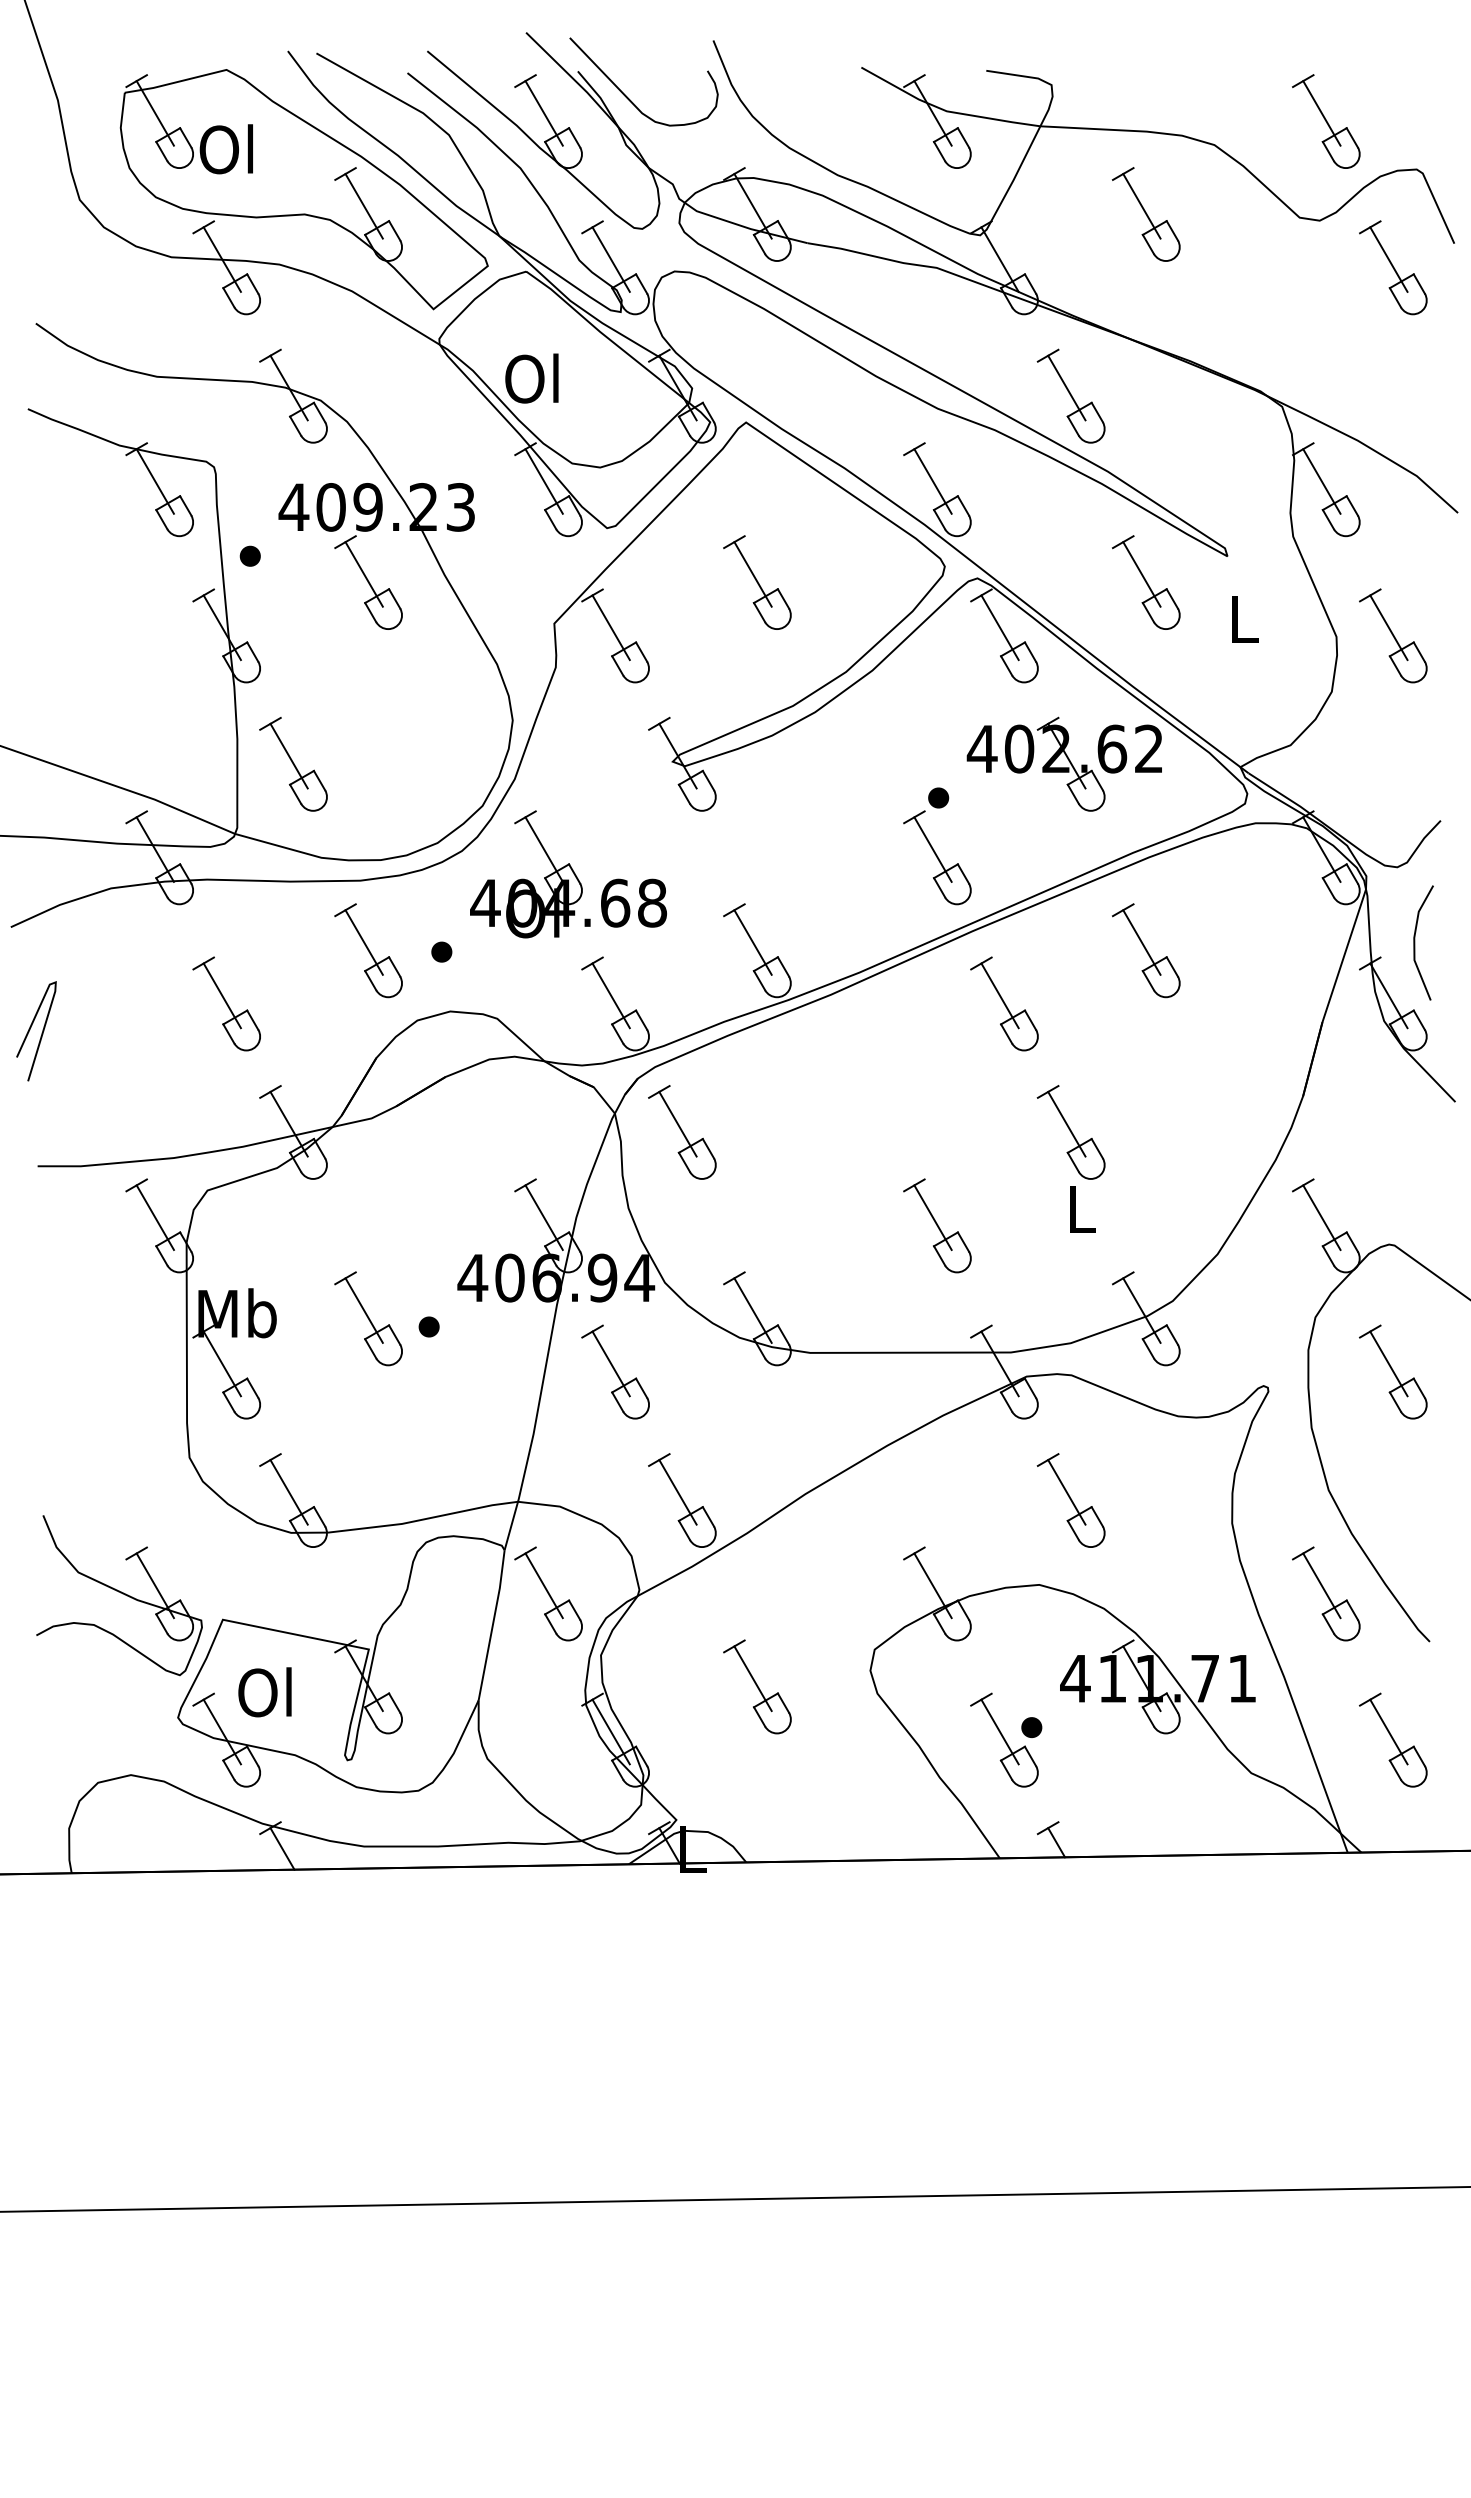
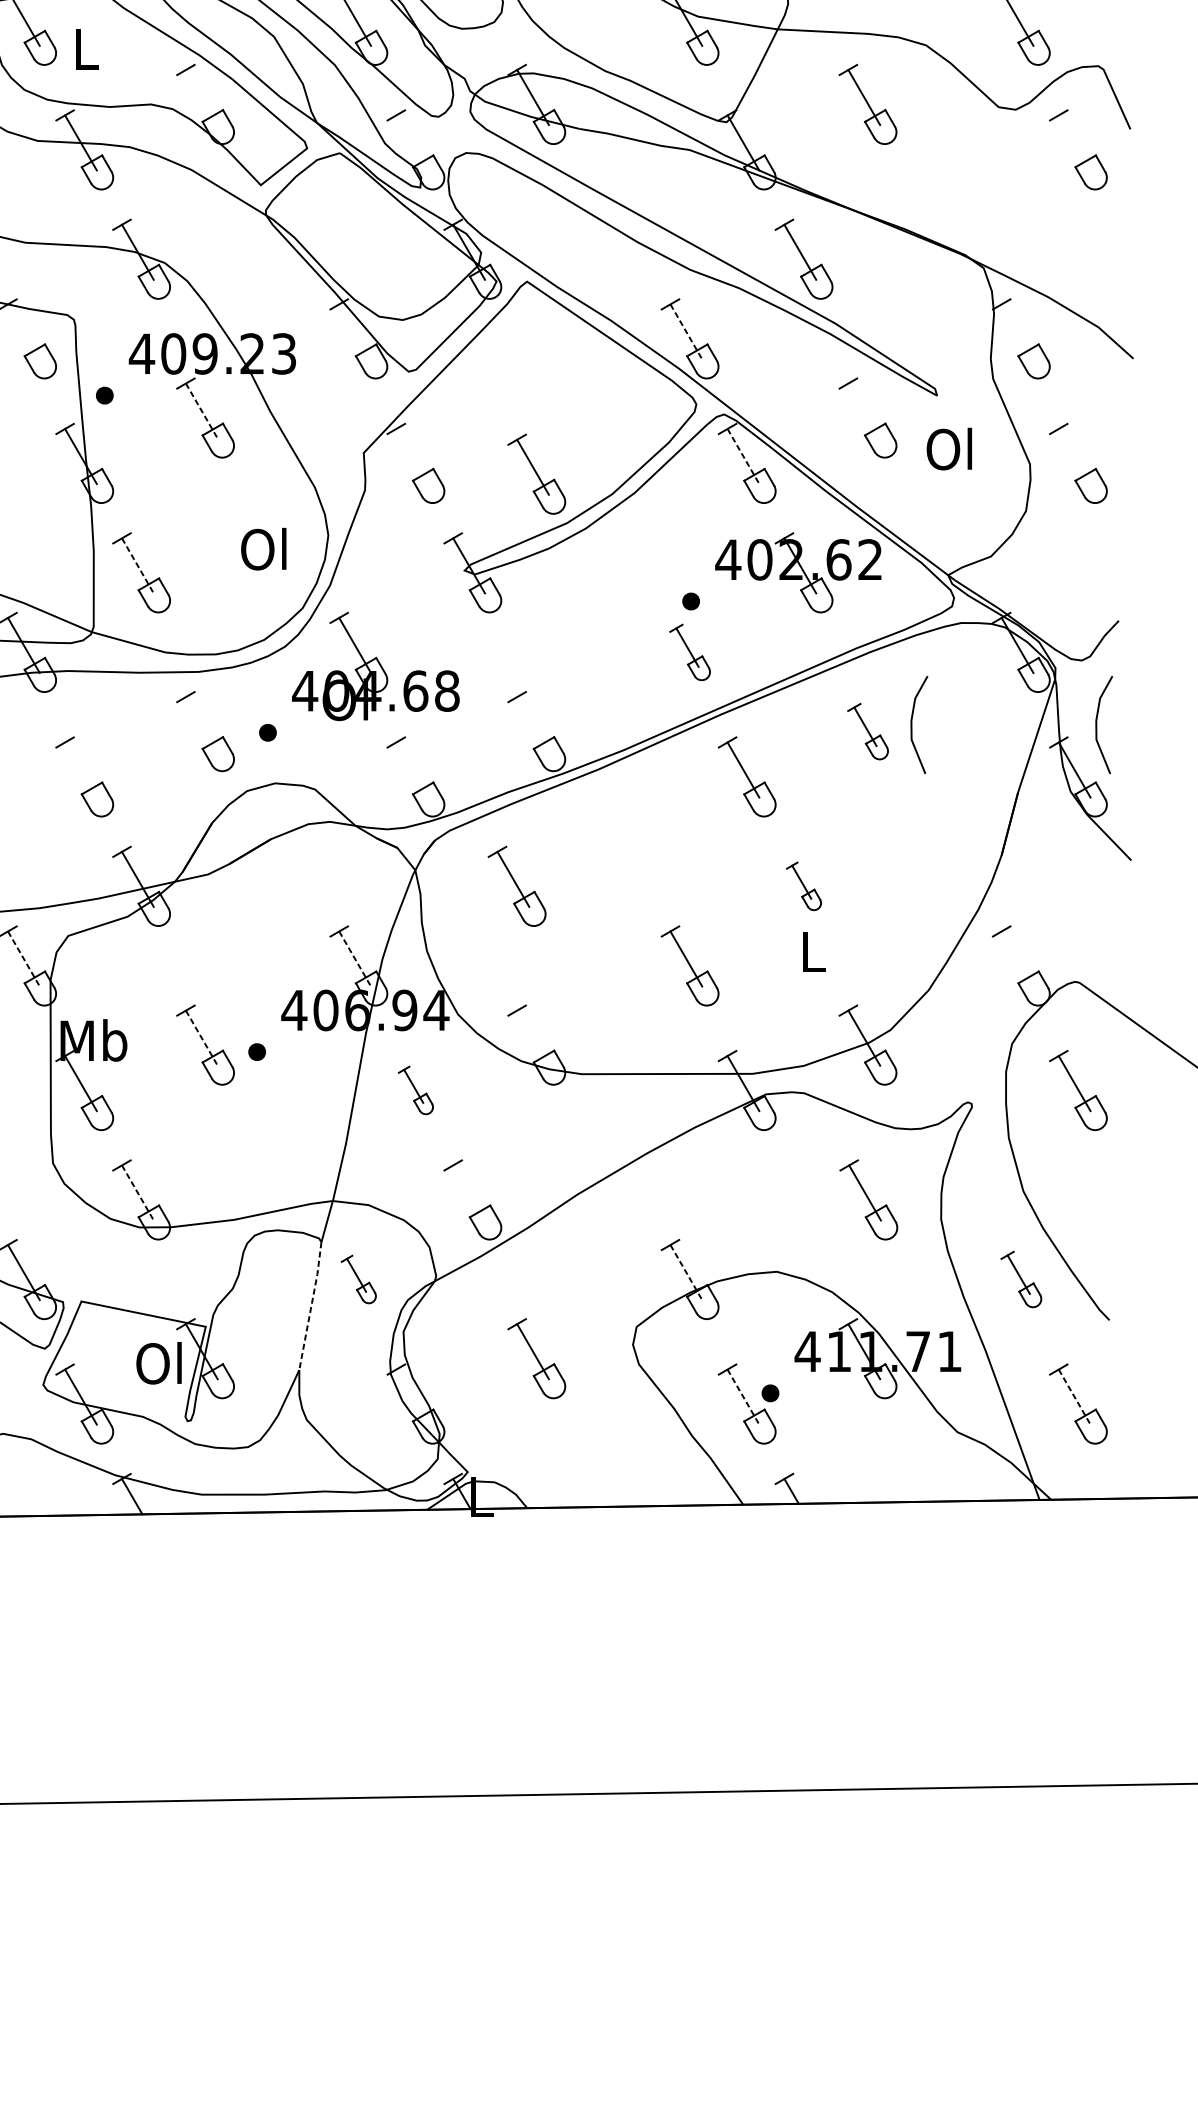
text: (225, 149) -> (83, 49), Ol -> L
line: (363, 206) -> (201, 97), removed
line: (610, 259) -> (411, 142), removed
line: (1388, 259) -> (1074, 142), removed
text: (531, 378) -> (263, 549), moved
line: (154, 481) -> (23, 331), removed
line: (543, 481) -> (354, 331), removed
line: (933, 481) -> (686, 331), solid -> dashed
line: (1321, 481) -> (1017, 331), removed
line: (364, 574) -> (202, 411), solid -> dashed
line: (1141, 574) -> (863, 411), removed
part: (757, 582) -> (536, 474), moved
text: (1241, 619) -> (949, 449), L -> Ol
line: (610, 627) -> (411, 456), removed
line: (1388, 627) -> (1074, 456), removed
line: (1000, 628) -> (743, 457), solid -> dashed
line: (289, 756) -> (138, 566), solid -> dashed
part: (937, 857) -> (690, 652), size x0.7
line: (363, 942) -> (201, 724), removed
line: (752, 942) -> (532, 724), removed
line: (1198, 942) -> (912, 724), added
part: (1146, 950) -> (868, 731), size x0.7
line: (221, 995) -> (80, 769), removed
line: (610, 995) -> (411, 769), removed
part: (682, 1132) -> (517, 886), moved
part: (1070, 1132) -> (803, 886), size x0.6
line: (1321, 1217) -> (1017, 958), removed
line: (155, 1218) -> (24, 959), solid -> dashed
line: (544, 1218) -> (355, 959), solid -> dashed
line: (752, 1310) -> (532, 1038), removed
line: (364, 1311) -> (202, 1038), solid -> dashed
part: (615, 1371) -> (415, 1090), size x0.6
line: (289, 1492) -> (138, 1193), solid -> dashed
line: (677, 1492) -> (468, 1193), removed
part: (1070, 1500) -> (868, 1199), moved
line: (933, 1586) -> (686, 1273), solid -> dashed
part: (548, 1593) -> (358, 1279), size x0.6
part: (1326, 1593) -> (1021, 1279), size x0.7
line: (492, 1625) -> (311, 1306), solid -> dashed
text: (264, 1692) -> (158, 1363), moved
line: (610, 1731) -> (411, 1396), removed
line: (1000, 1732) -> (743, 1397), solid -> dashed
line: (1389, 1732) -> (1075, 1397), solid -> dashed

